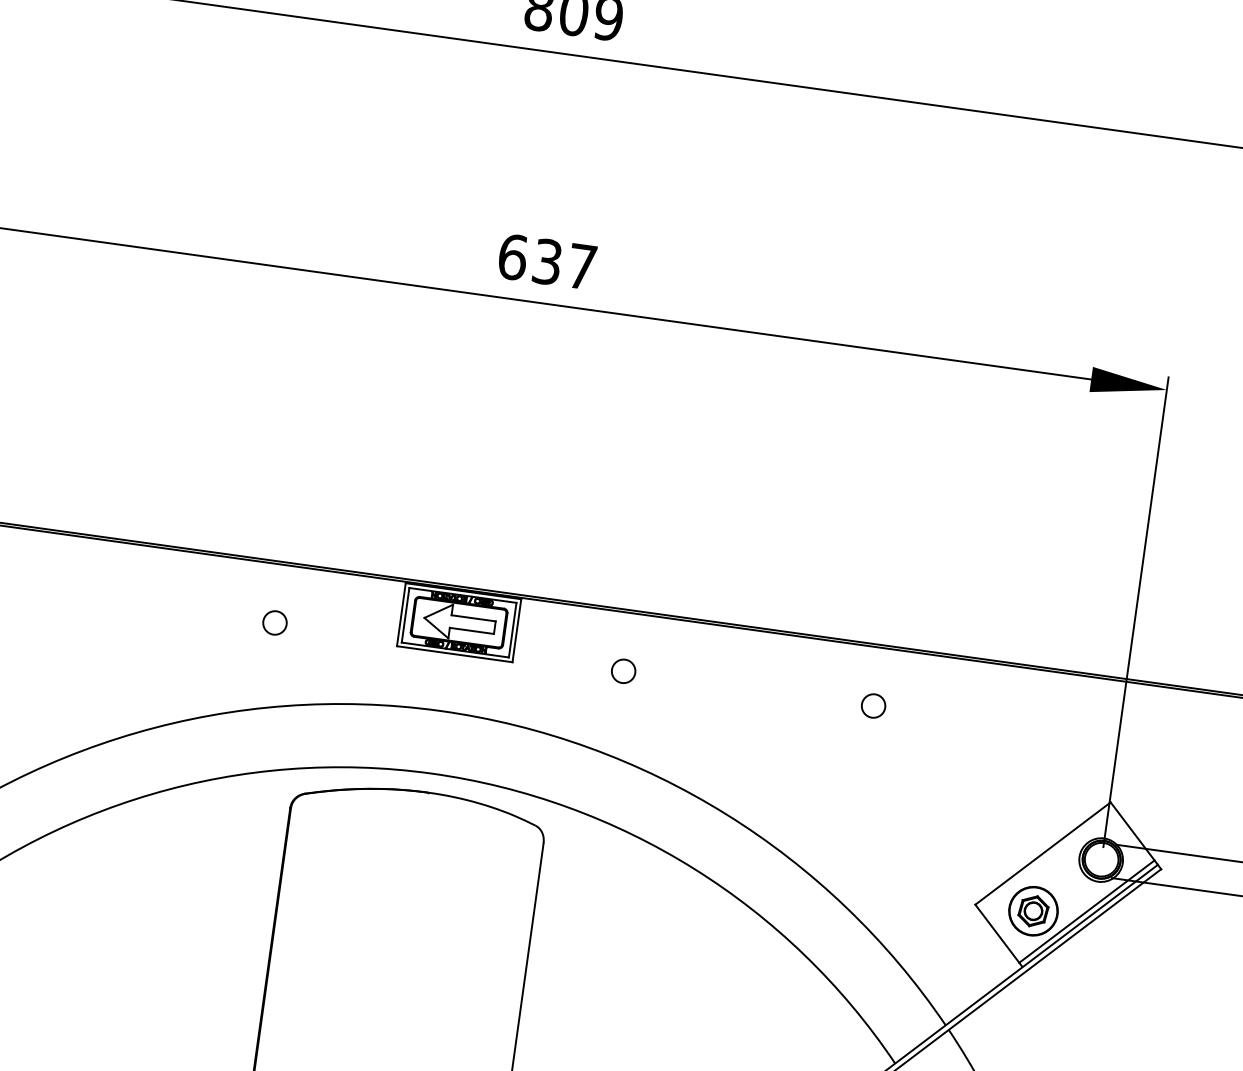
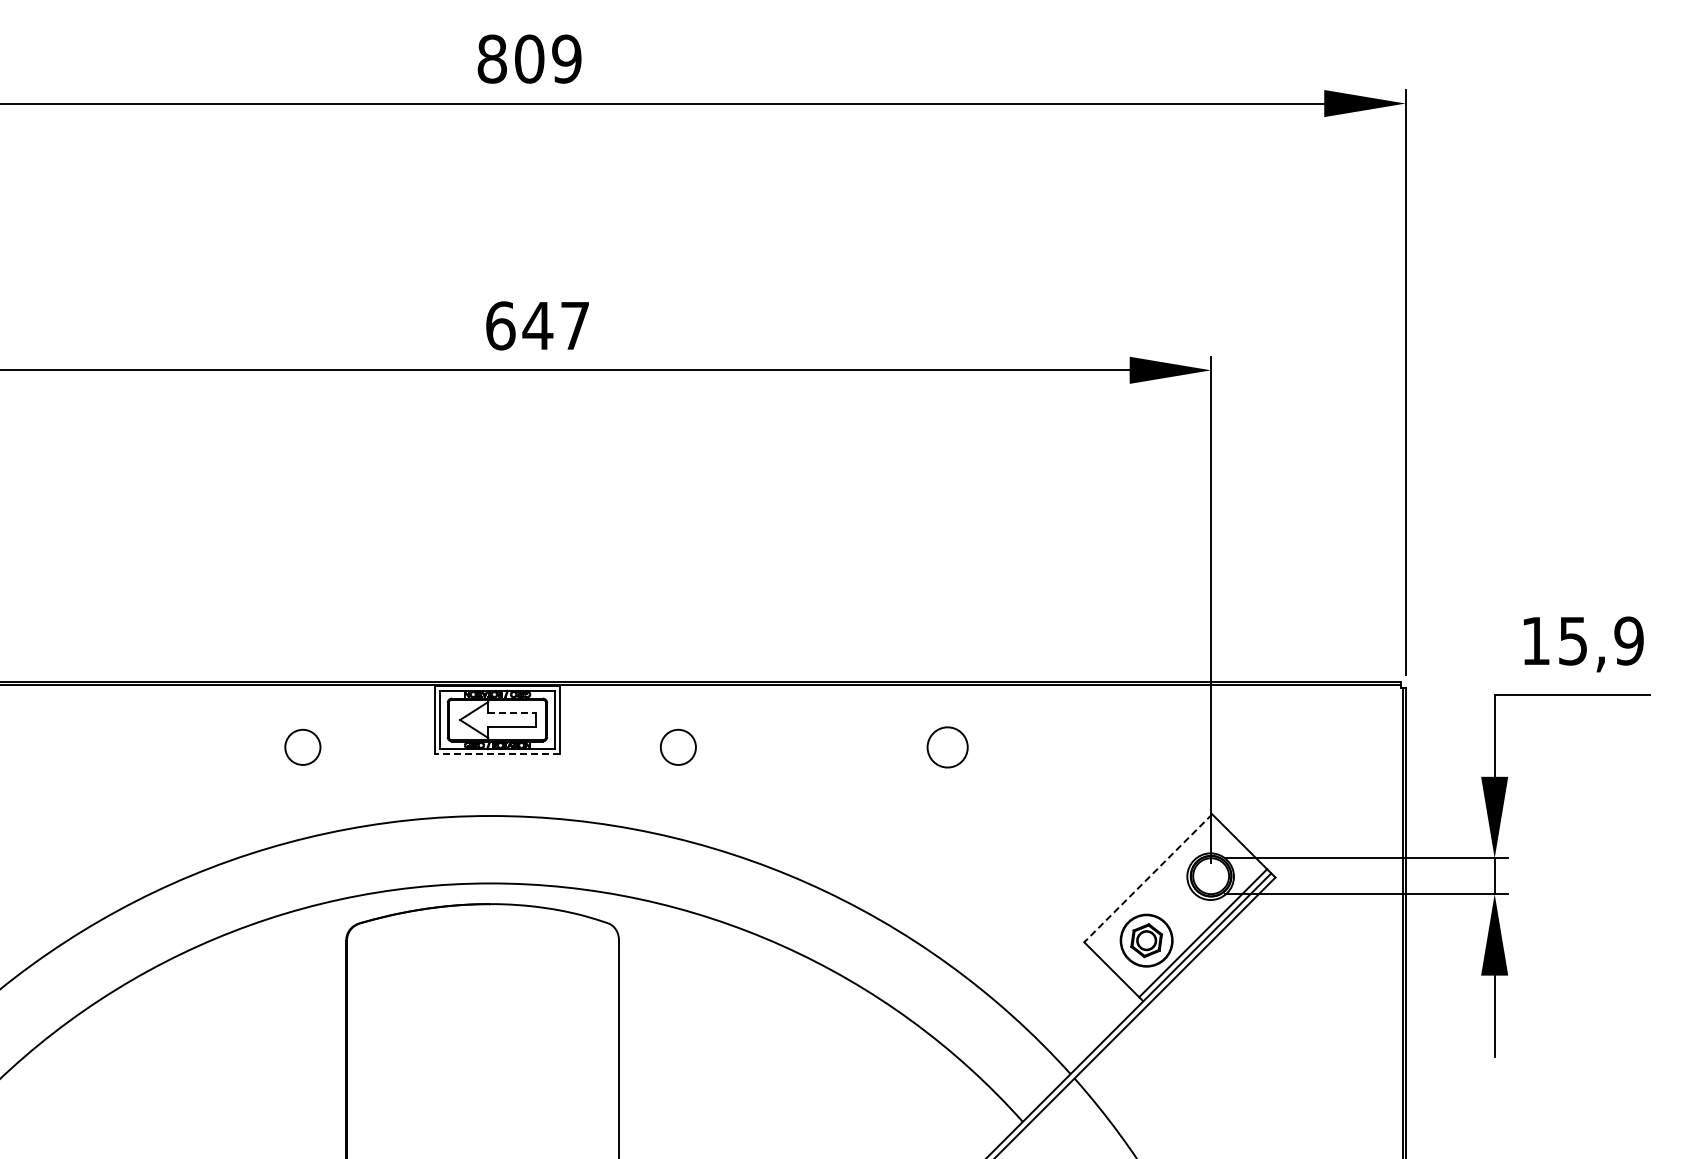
text: (547, 261) -> (537, 325), 637 -> 647
line: (473, 618) -> (512, 713), solid -> dashed
circle: (274, 622) -> (302, 746), size x1.4
line: (453, 653) -> (496, 753), solid -> dashed
circle: (623, 670) -> (678, 746), size x1.4
circle: (873, 705) -> (947, 746), size x1.6
line: (1042, 853) -> (1147, 878), solid -> dashed

